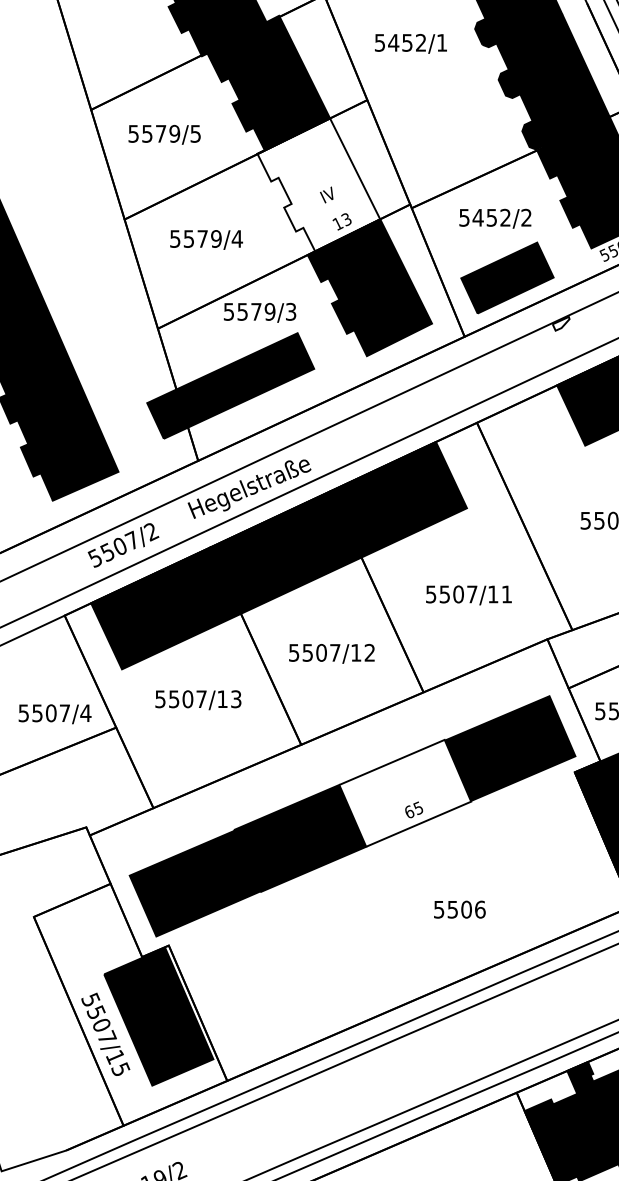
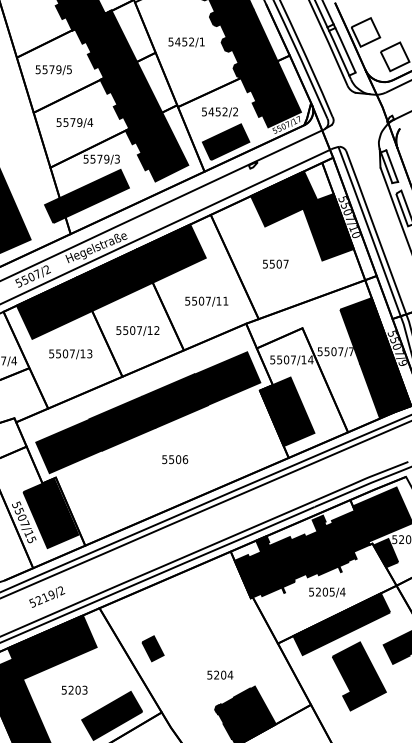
text: (410, 43) -> (186, 42), moved
fill: (319, 185) -> (131, 95), added
fill: (404, 794) -> (174, 401), added
text: (460, 909) -> (175, 459), moved

